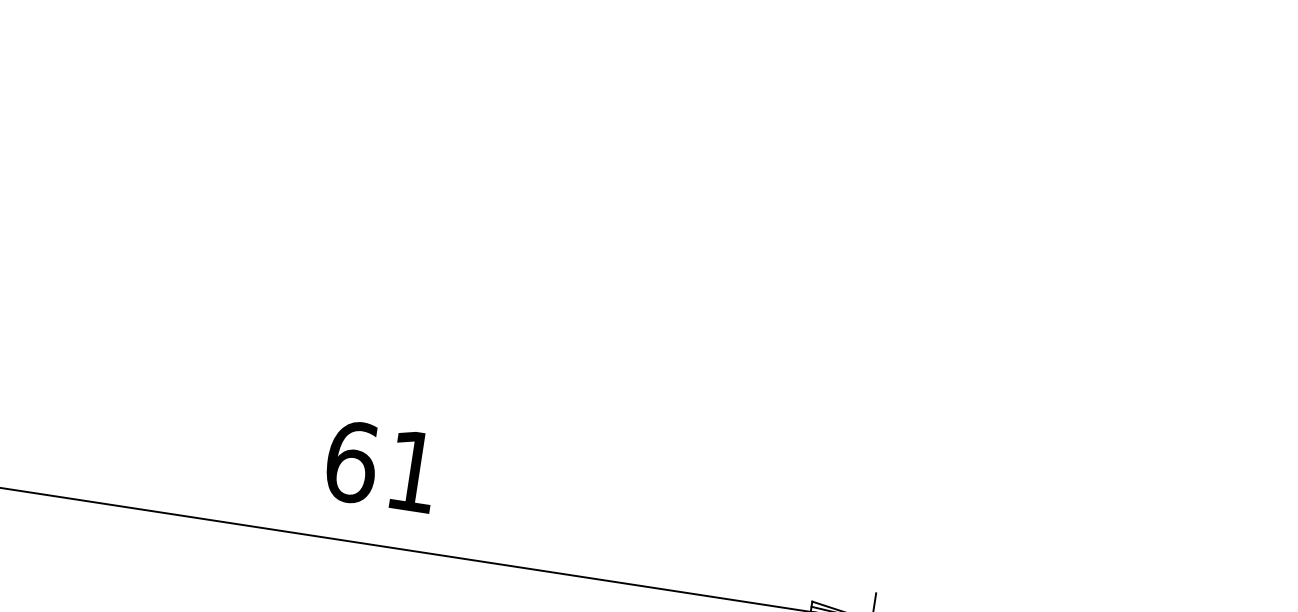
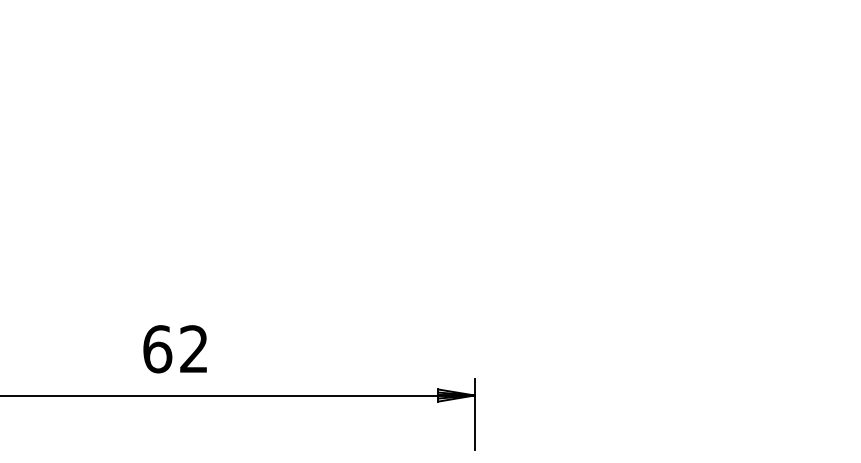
text: (412, 470) -> (193, 348), 61 -> 62

